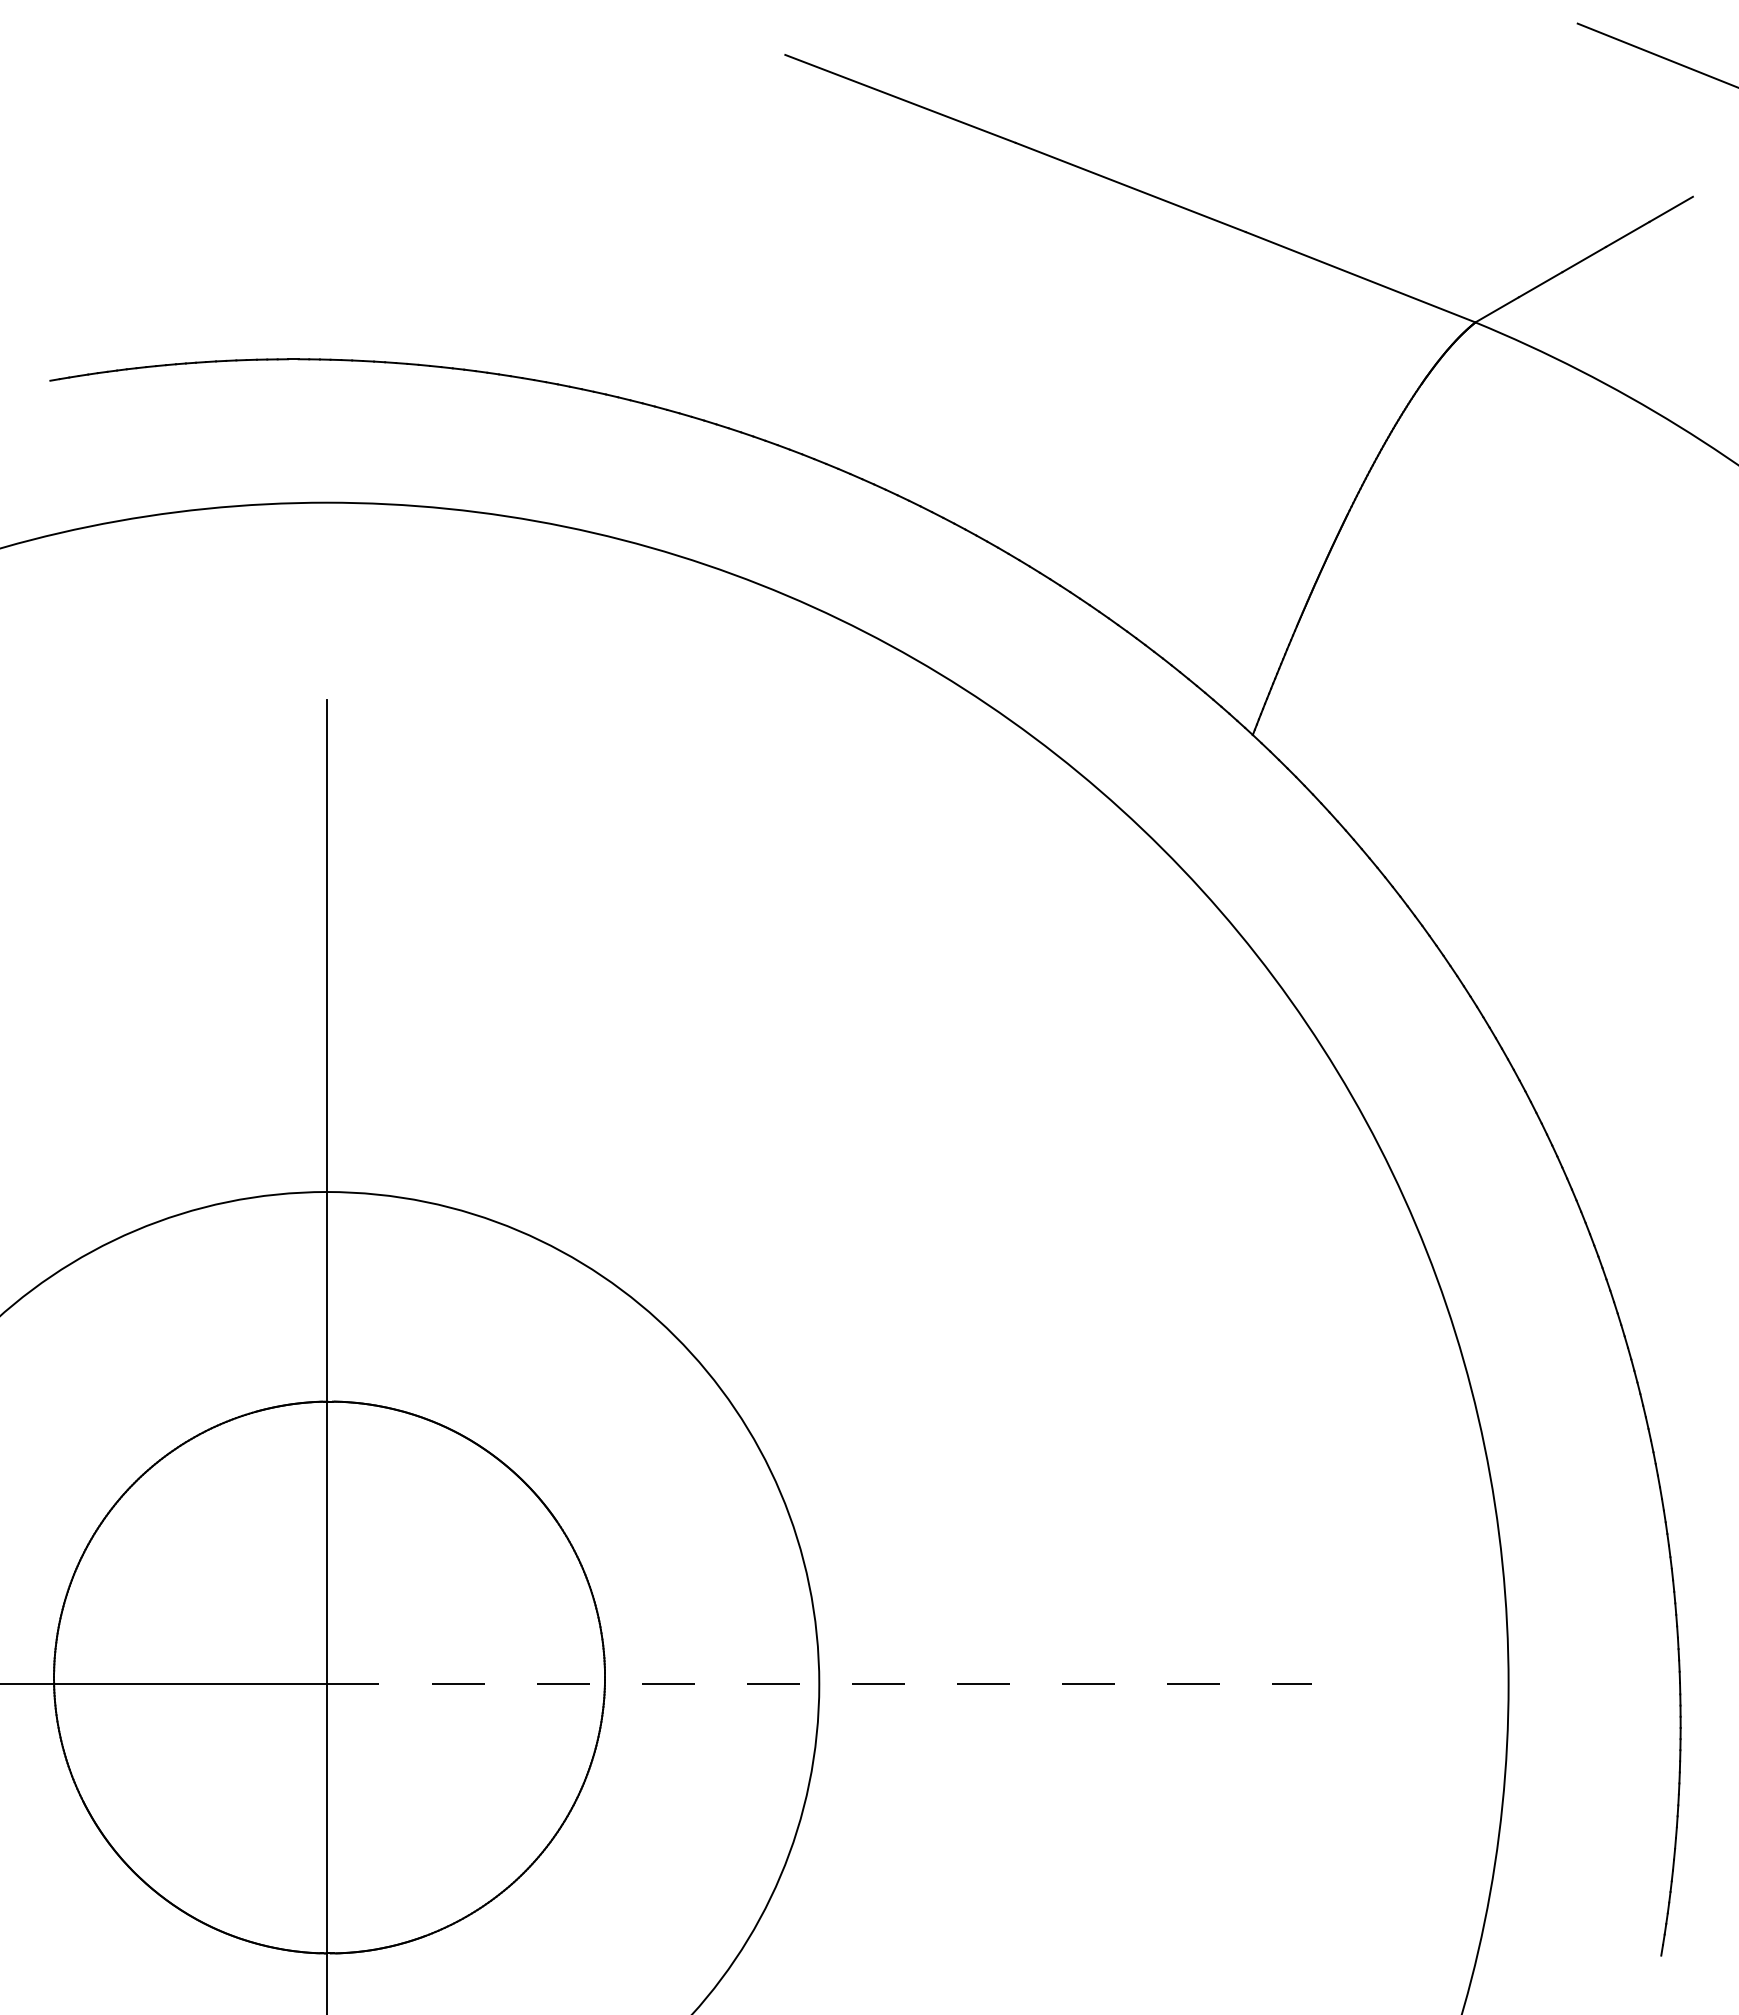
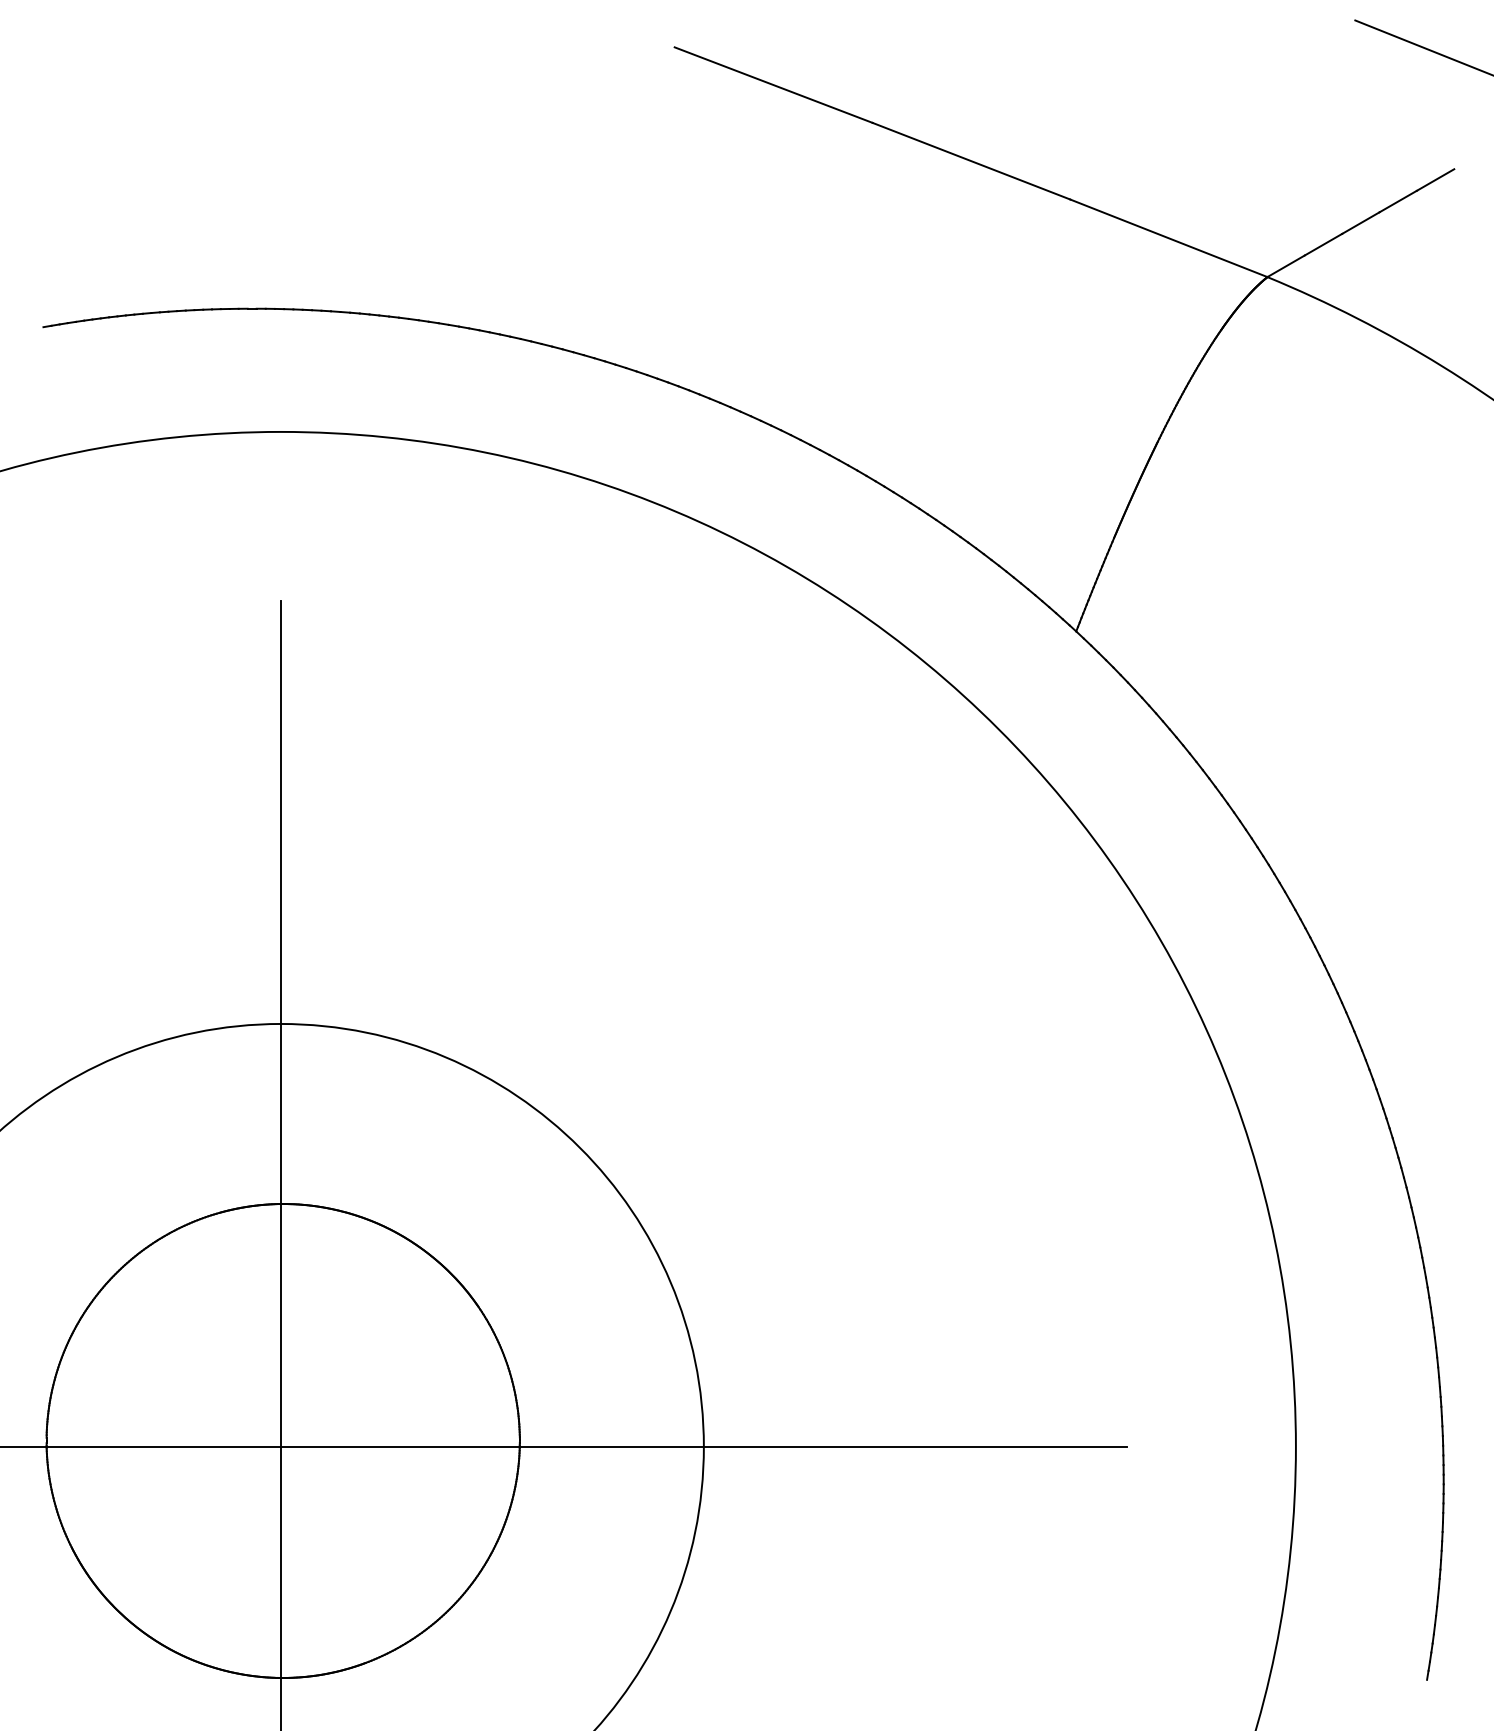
line: (819, 1684) -> (704, 1446), dashed -> solid

